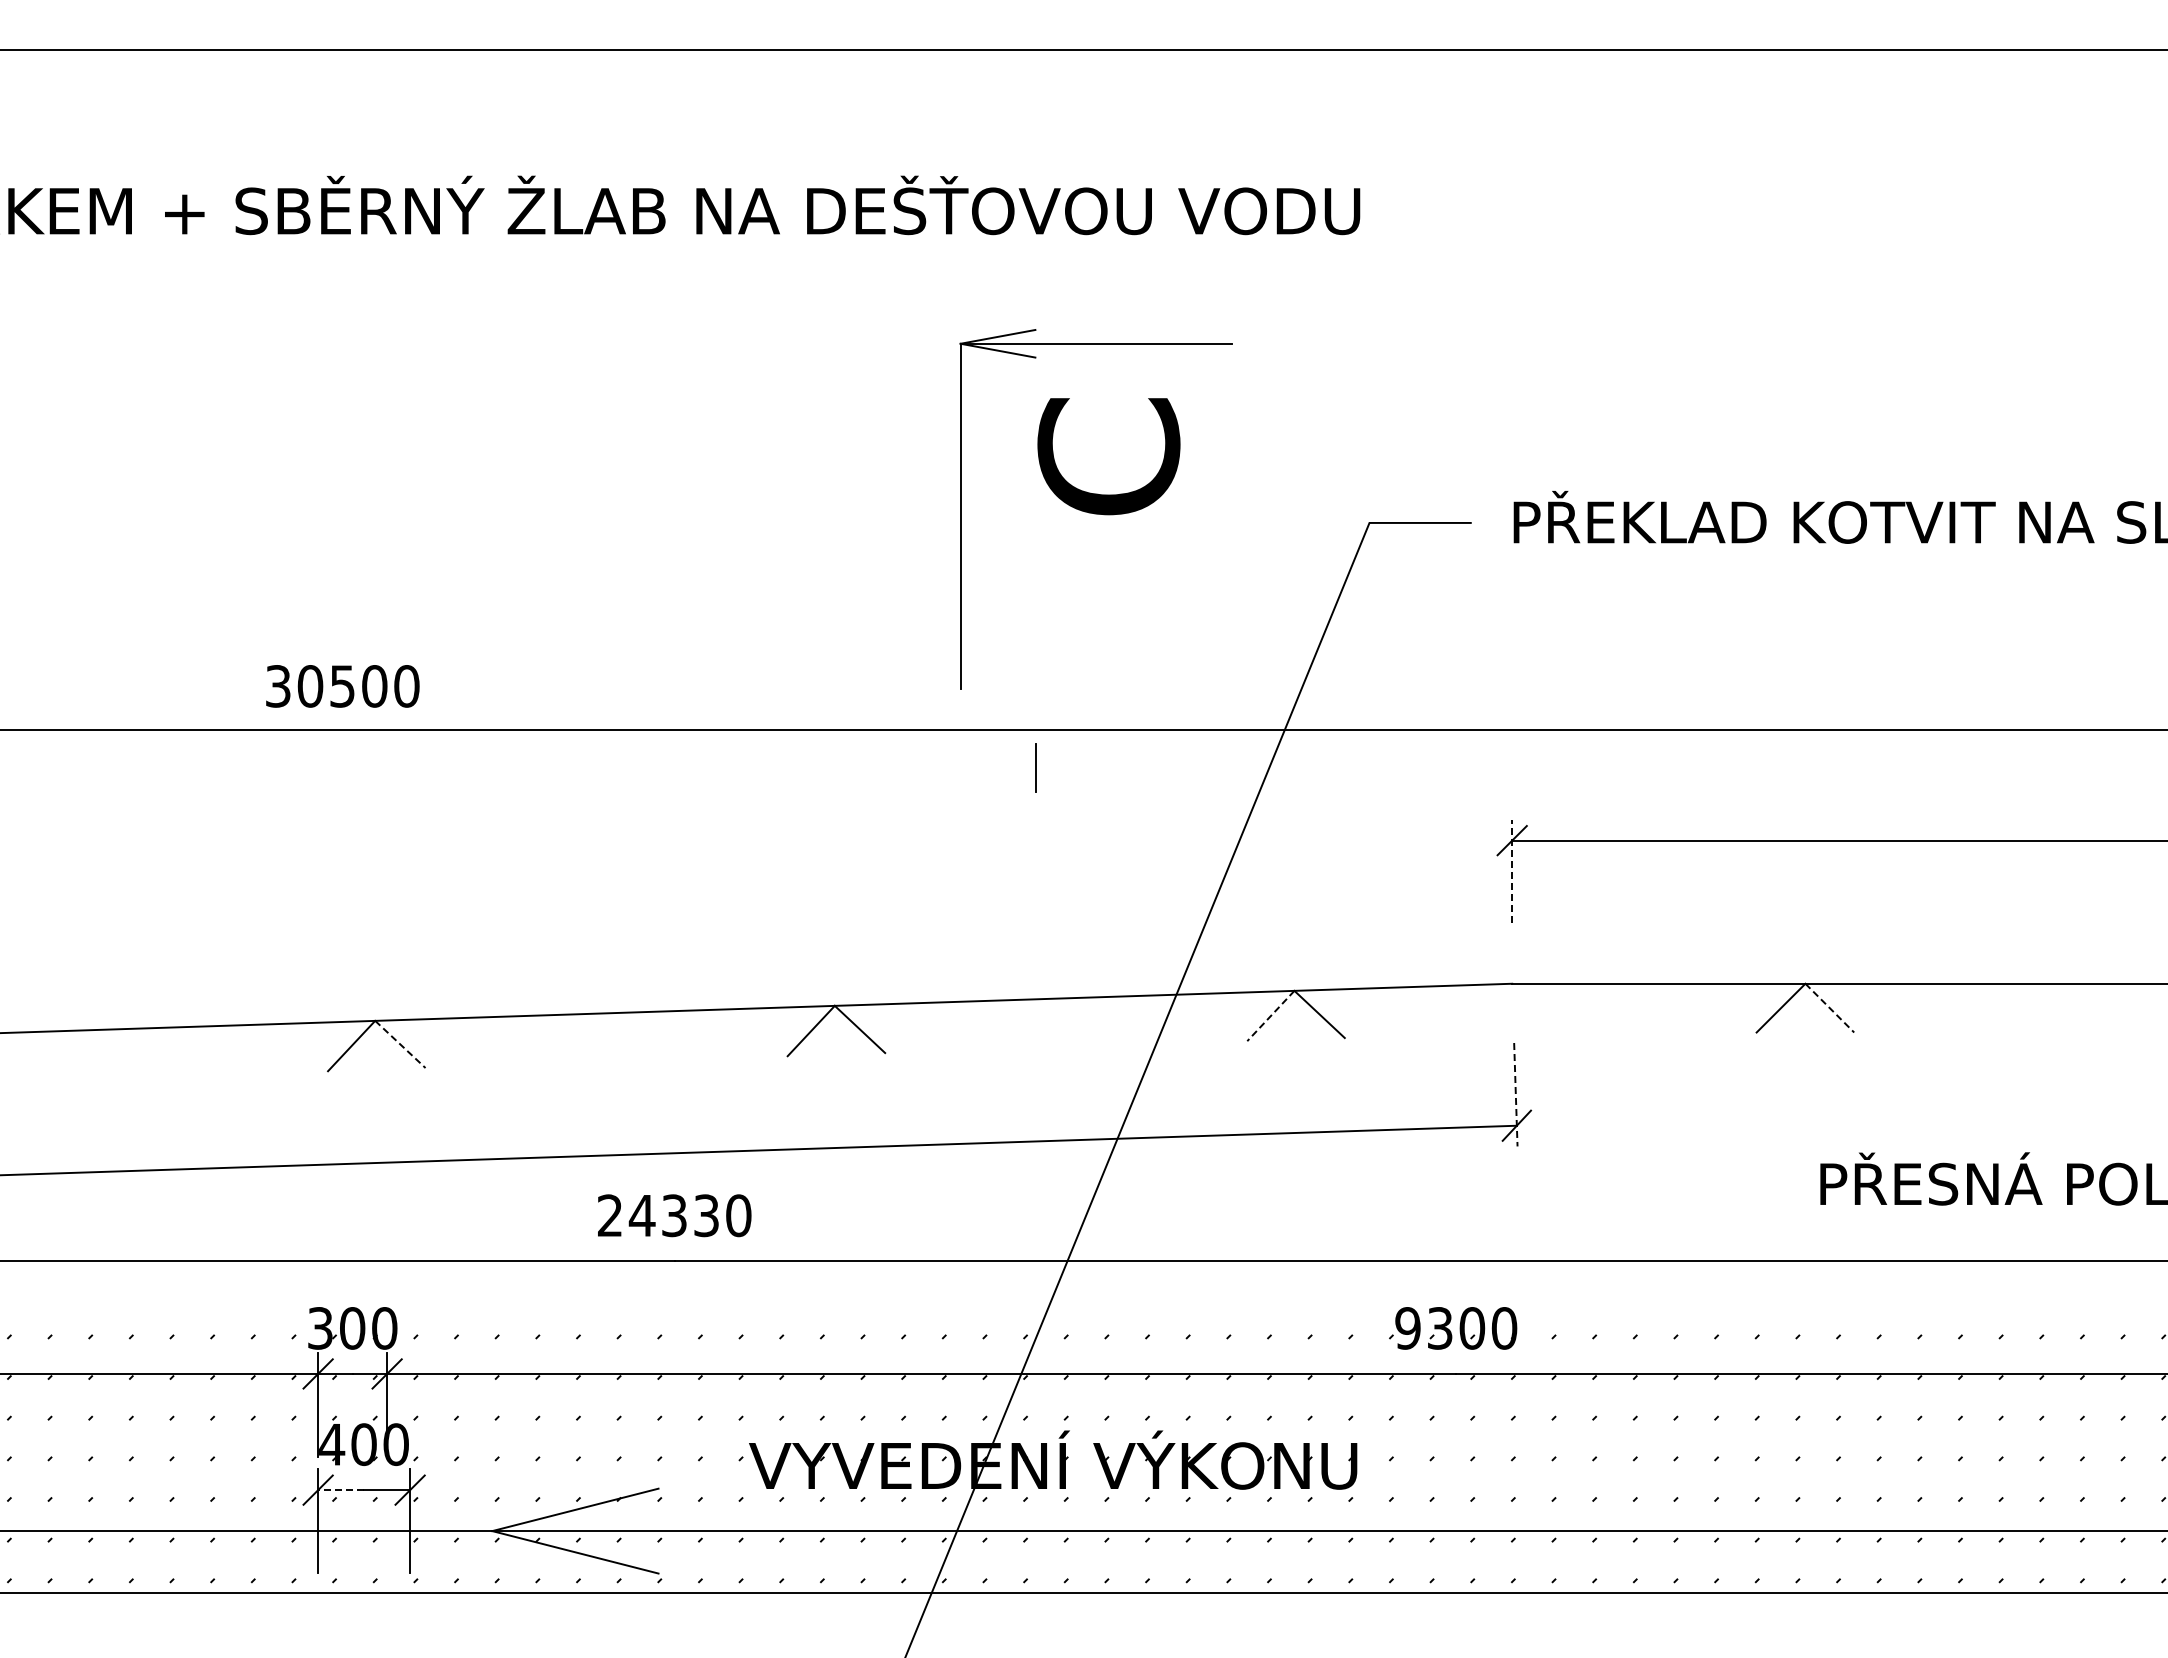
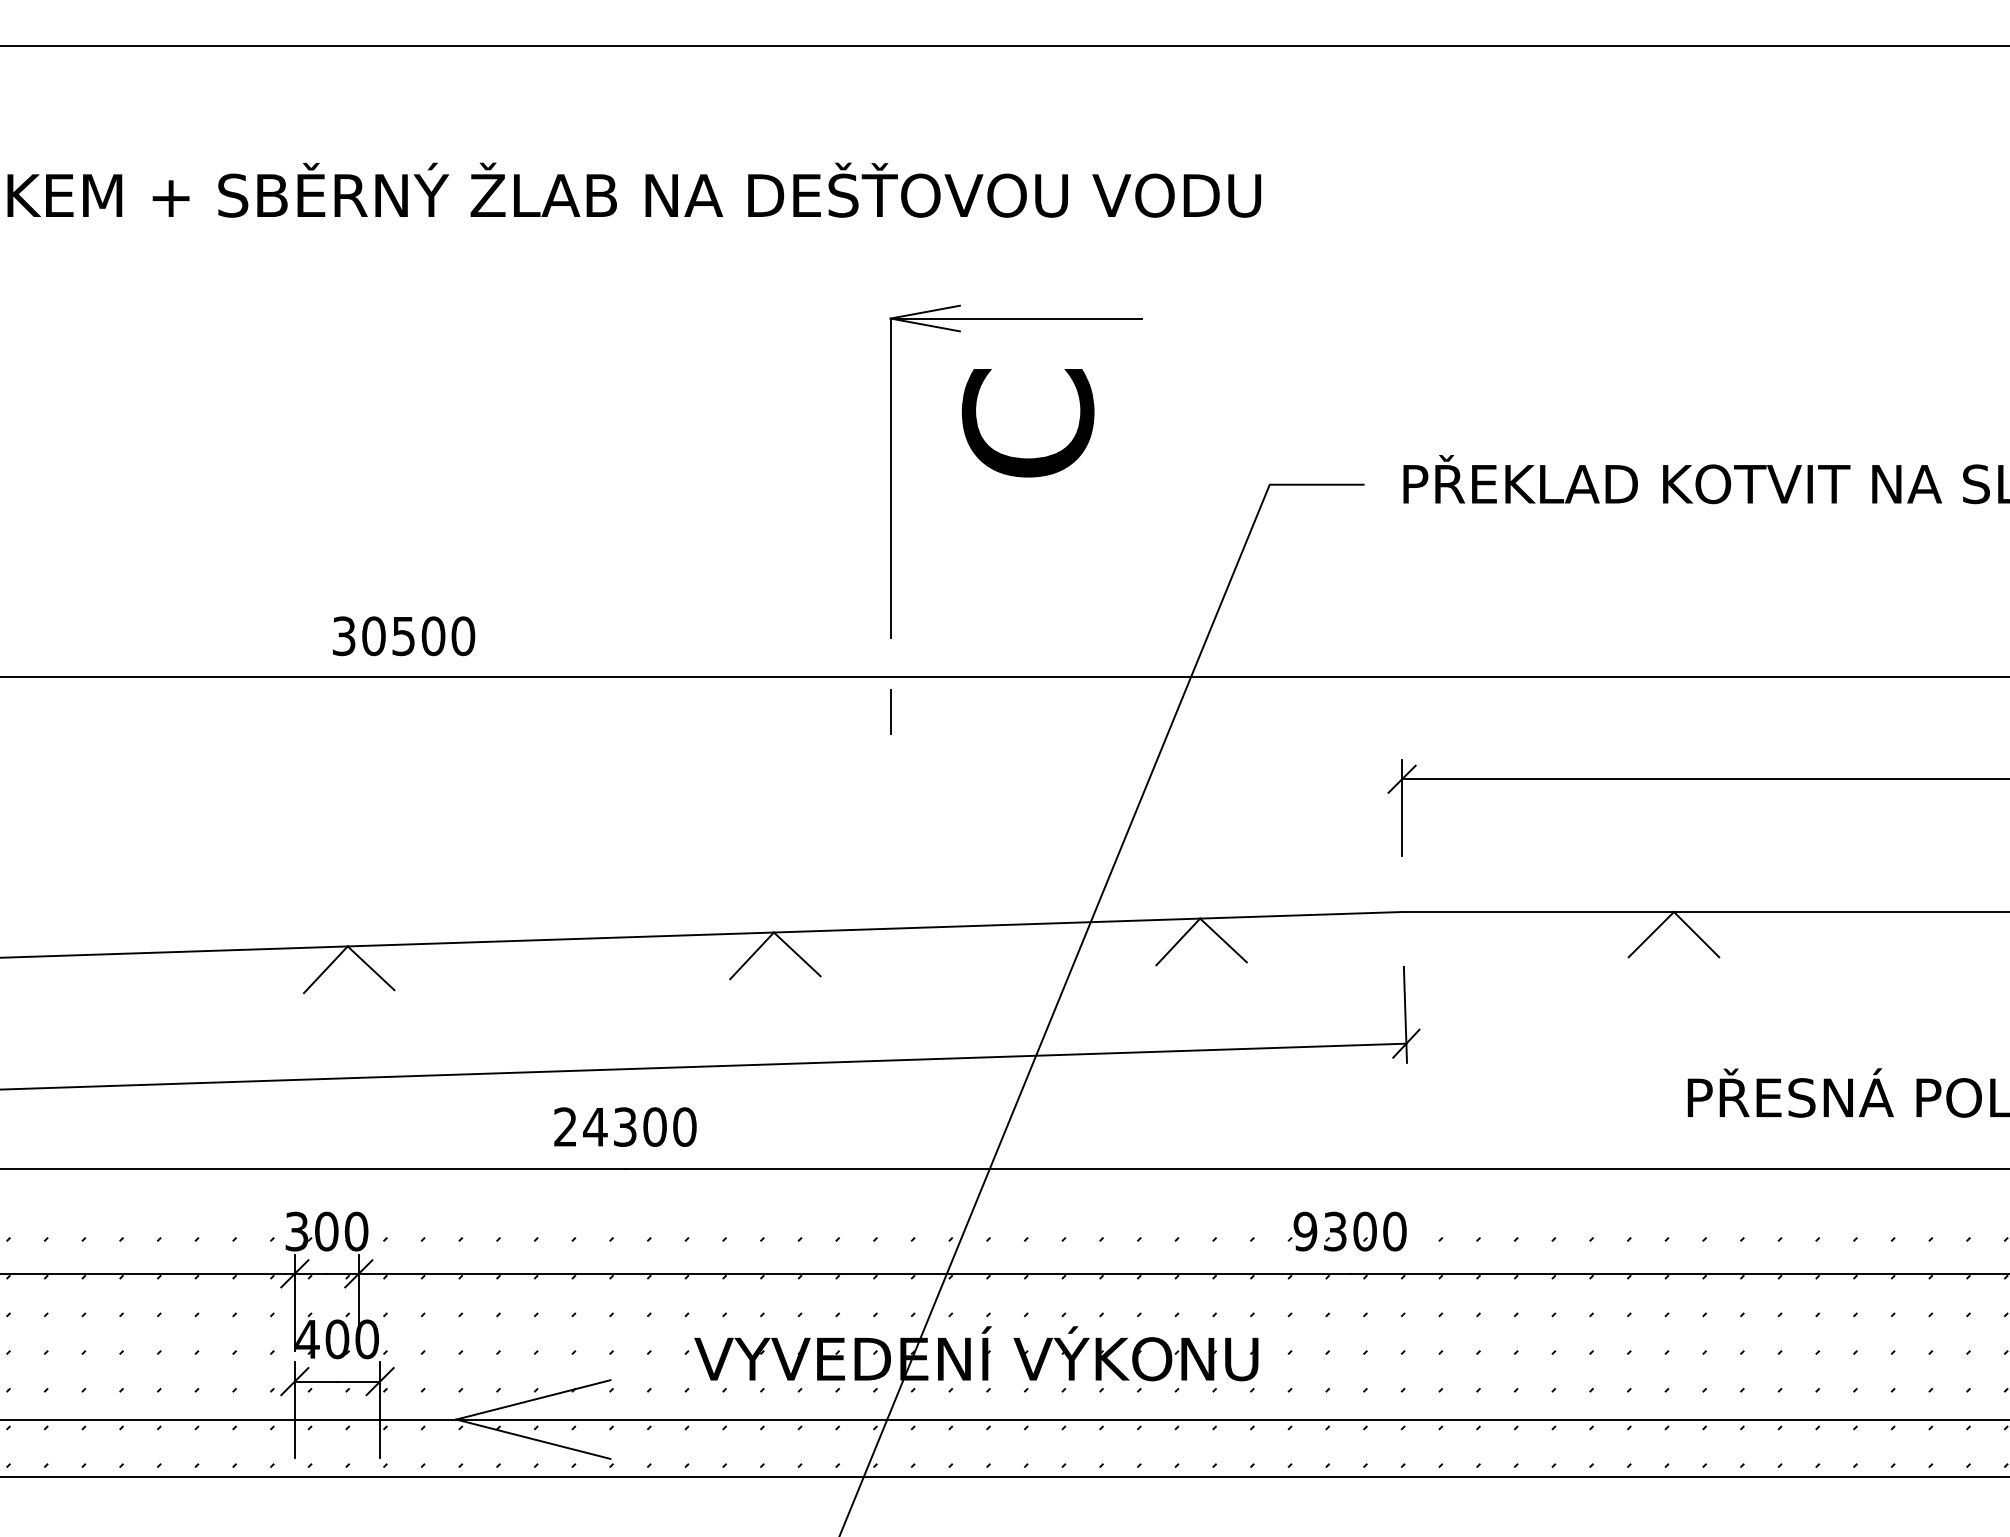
text: (342, 686) -> (403, 636), moved
line: (1035, 767) -> (890, 711), moved
line: (1512, 871) -> (1402, 807), dashed -> solid
line: (1830, 1008) -> (1697, 934), dashed -> solid
line: (1270, 1016) -> (1177, 942), dashed -> solid
line: (400, 1044) -> (371, 968), dashed -> solid
line: (1515, 1094) -> (1405, 1014), dashed -> solid
text: (706, 1215) -> (654, 1126), 24330 -> 24300
line: (341, 1490) -> (316, 1381), dashed -> solid

